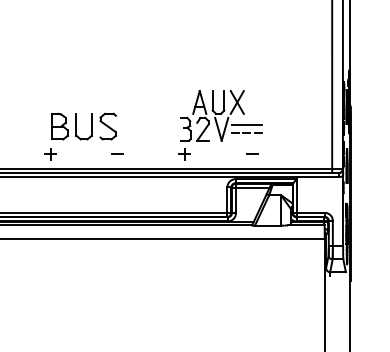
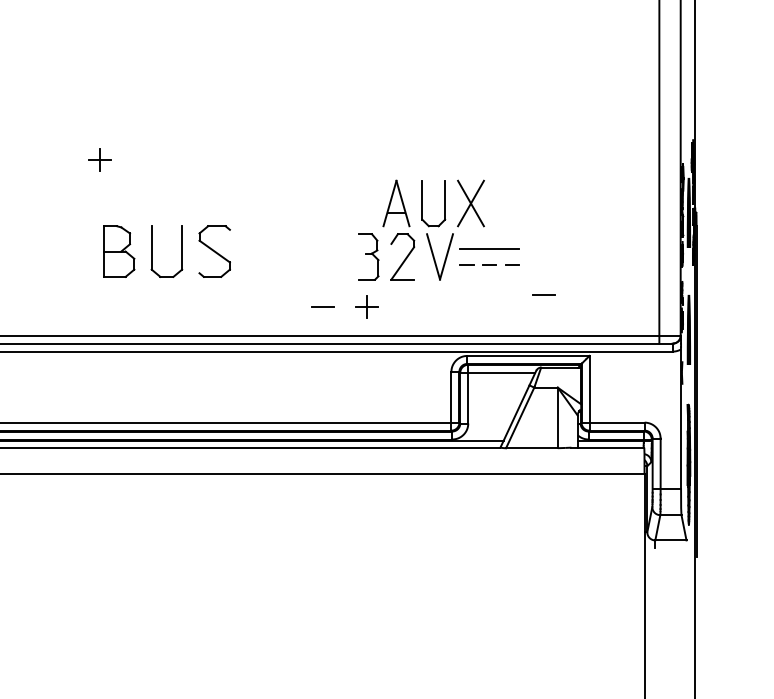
line: (117, 153) -> (322, 304), moved
line: (252, 153) -> (544, 292), moved
part: (50, 154) -> (100, 159), moved

